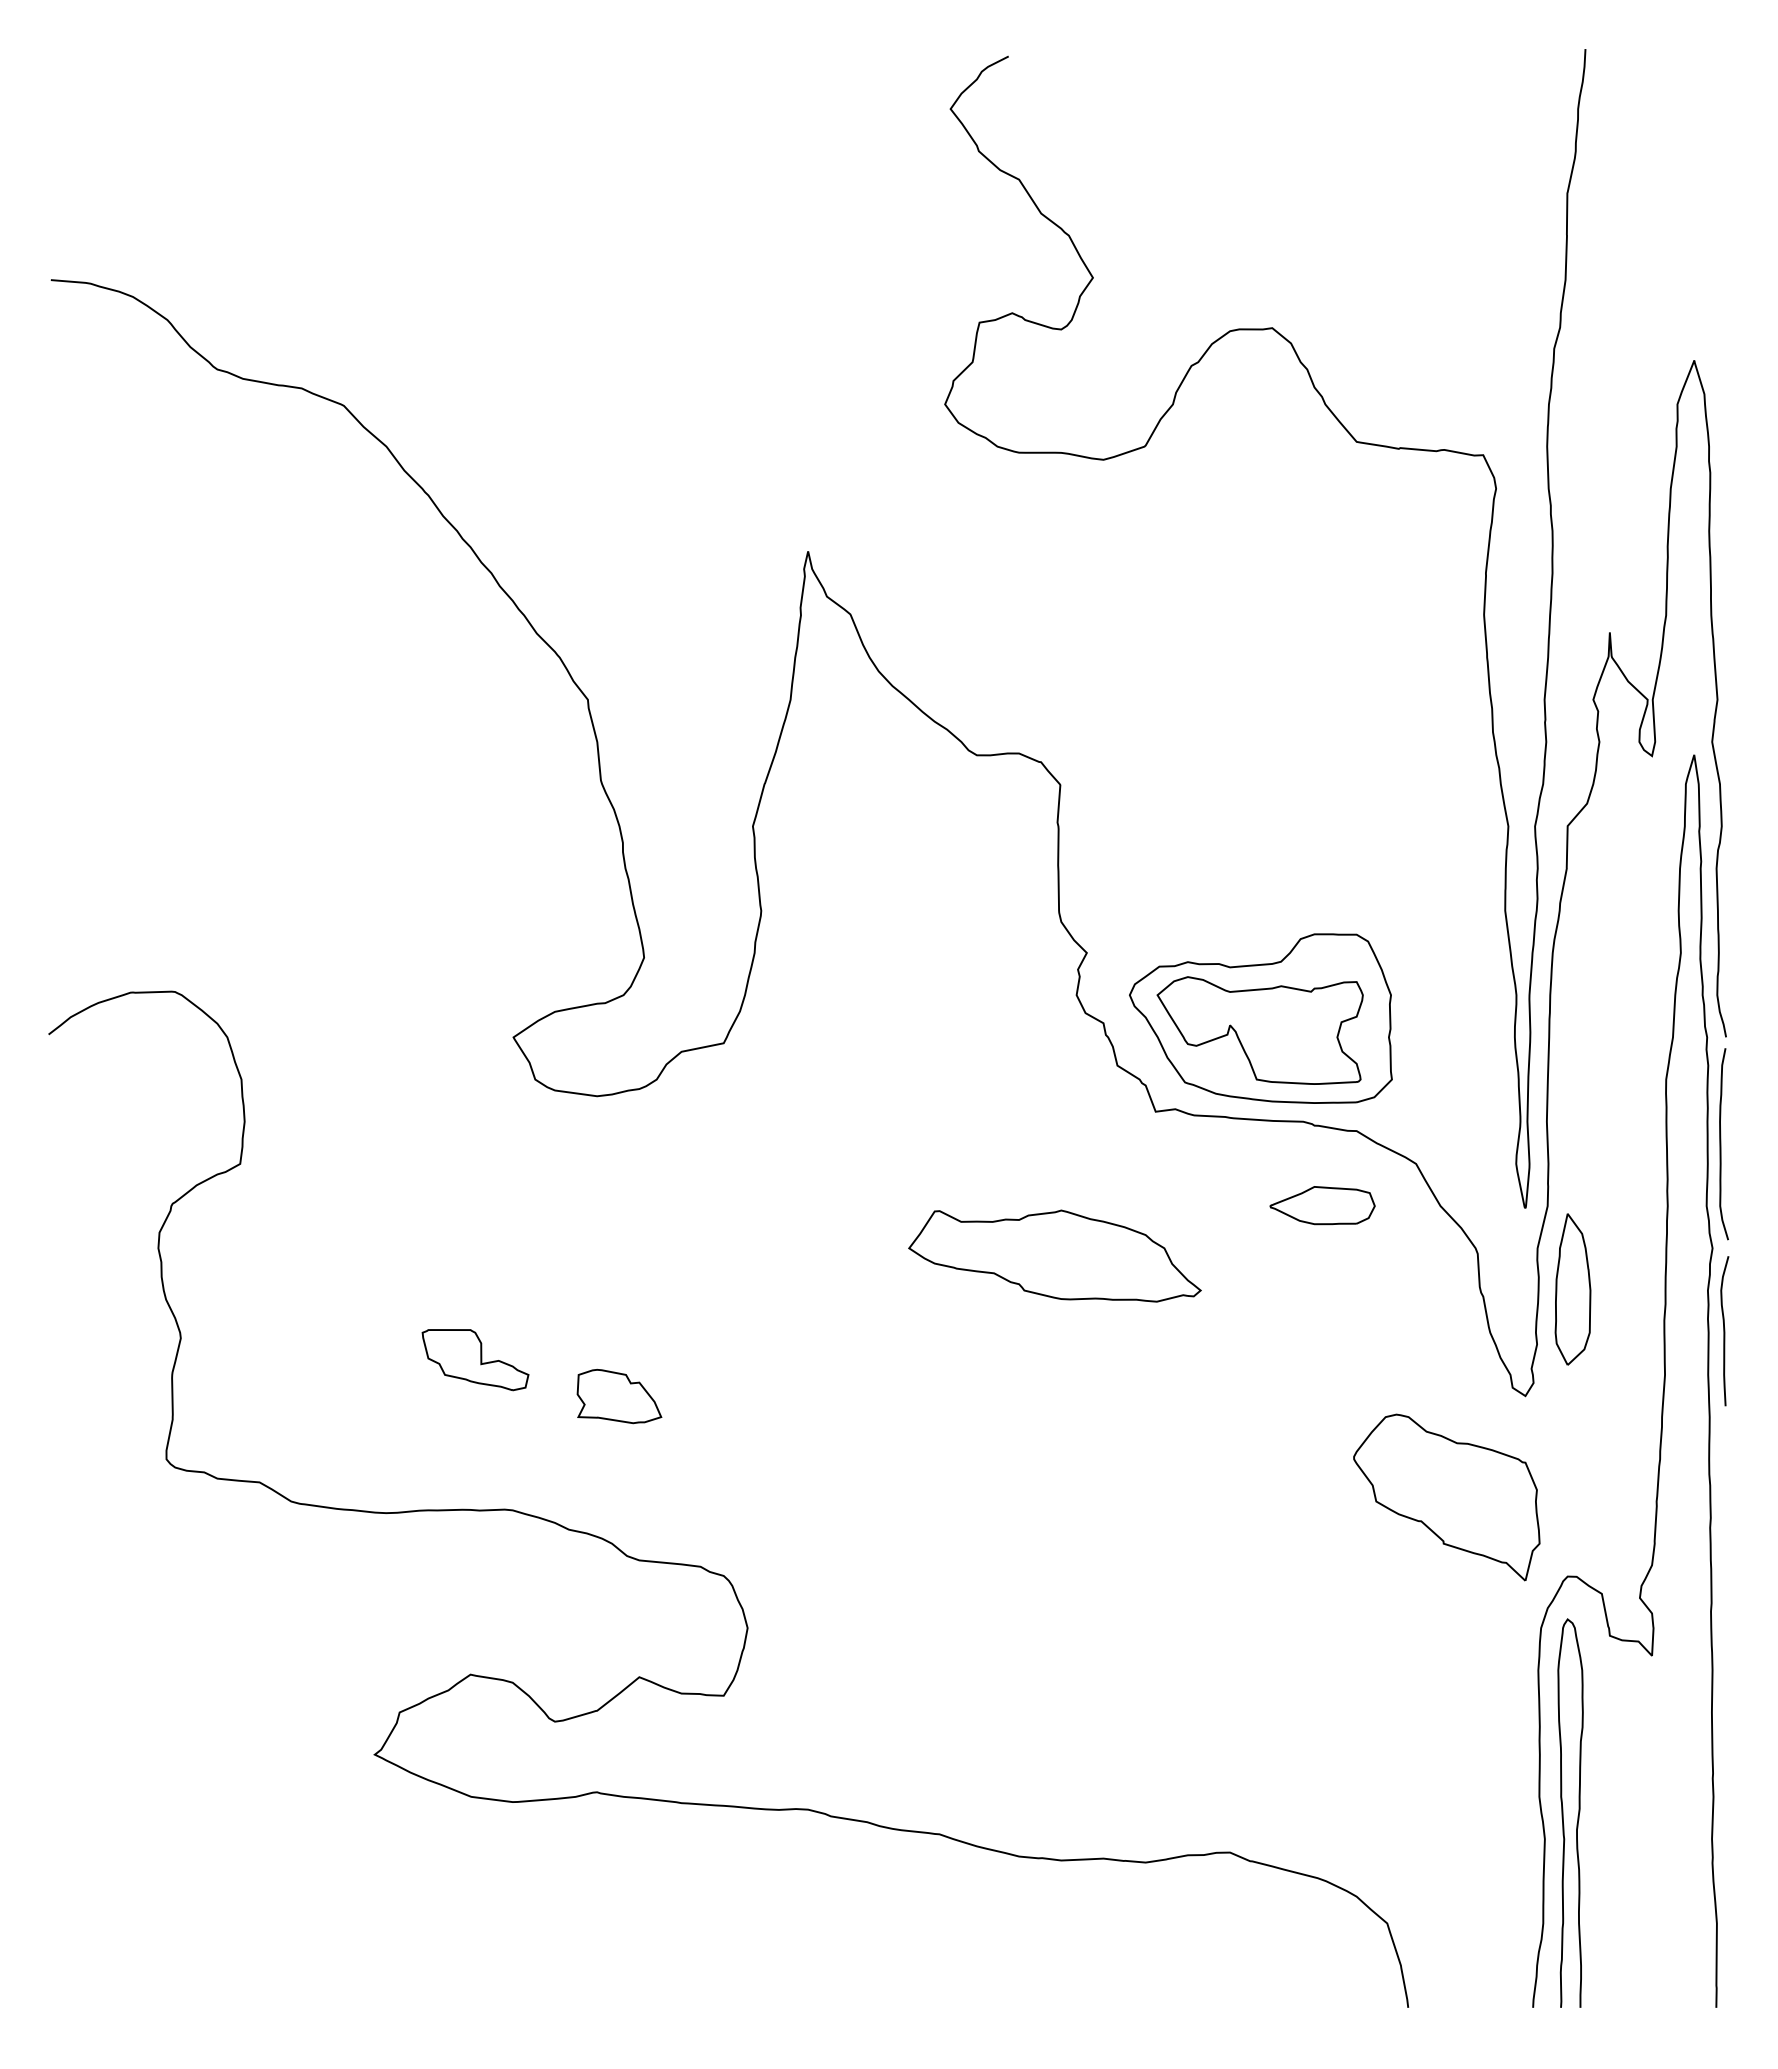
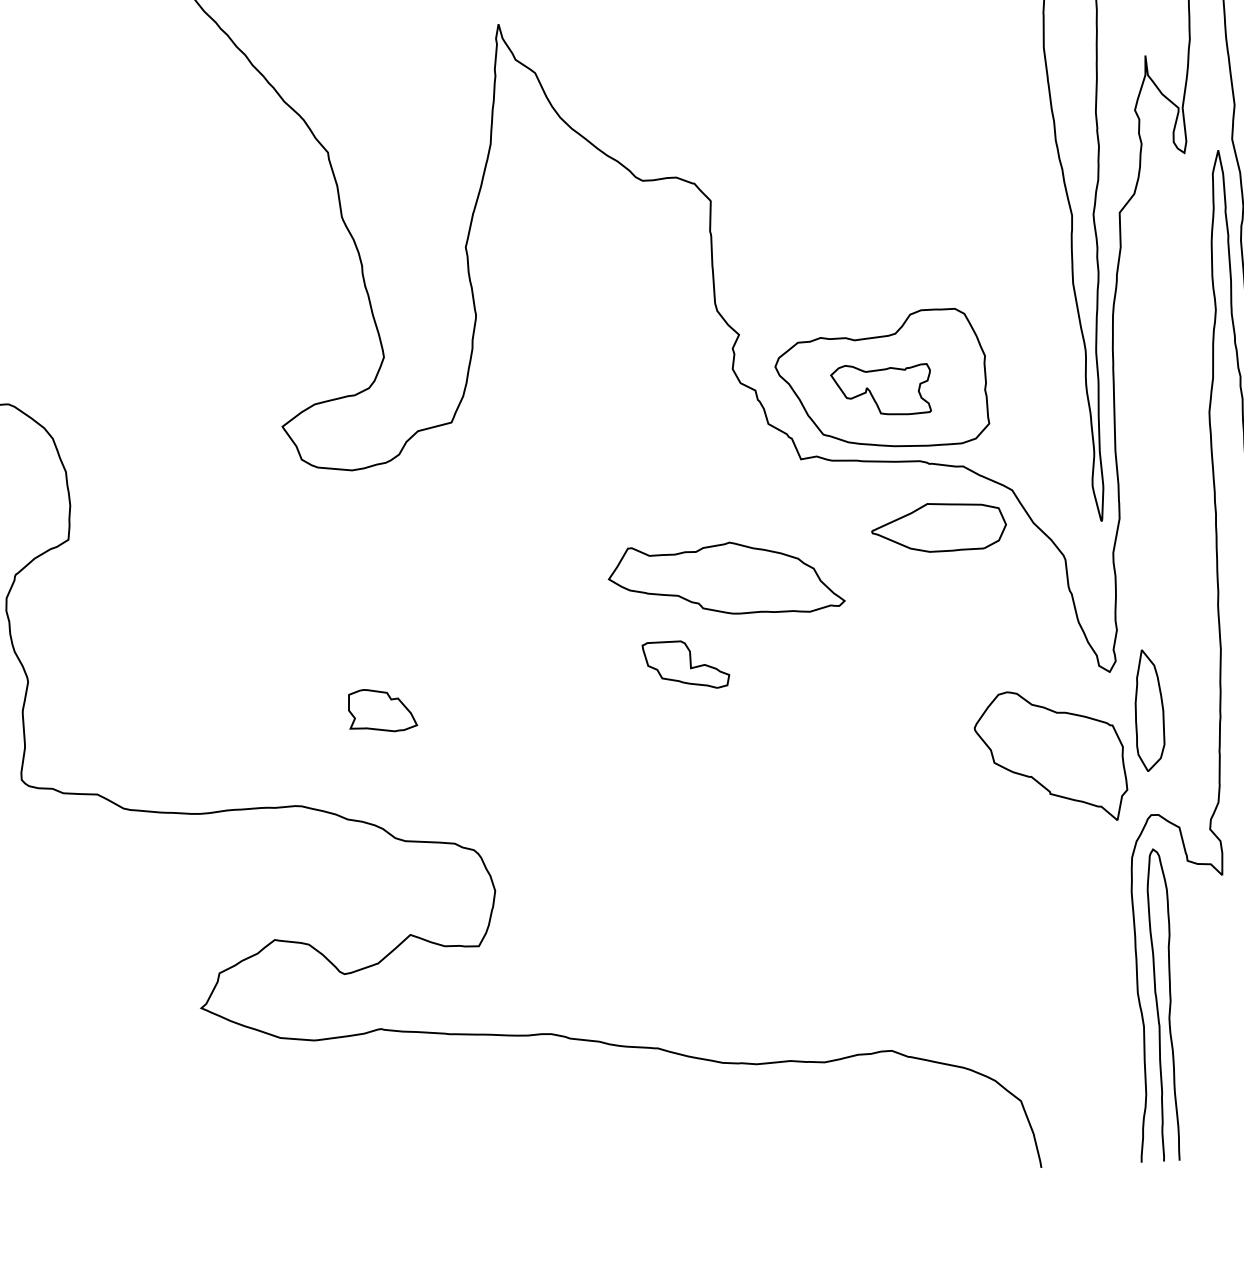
part: (1259, 1030) -> (880, 389), size x0.6
part: (1322, 1205) -> (938, 527), size x1.6
part: (1572, 1289) -> (1148, 710), moved
part: (475, 1360) -> (686, 665), moved

